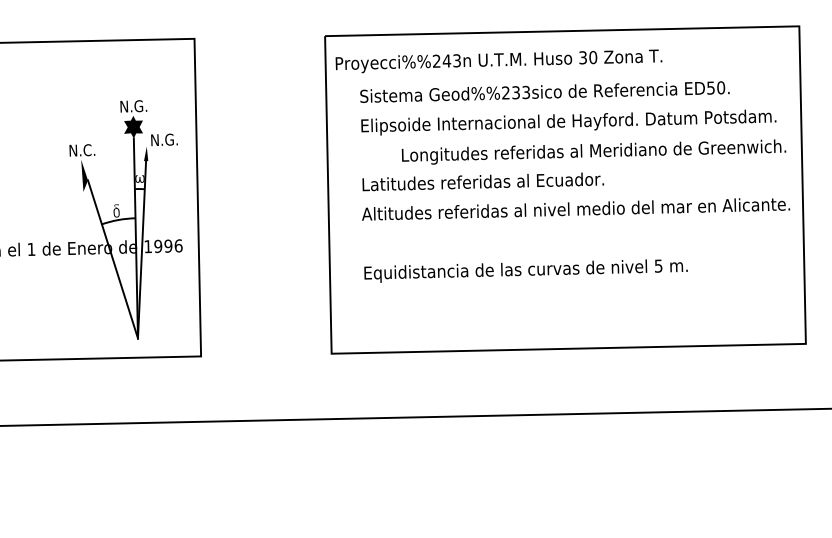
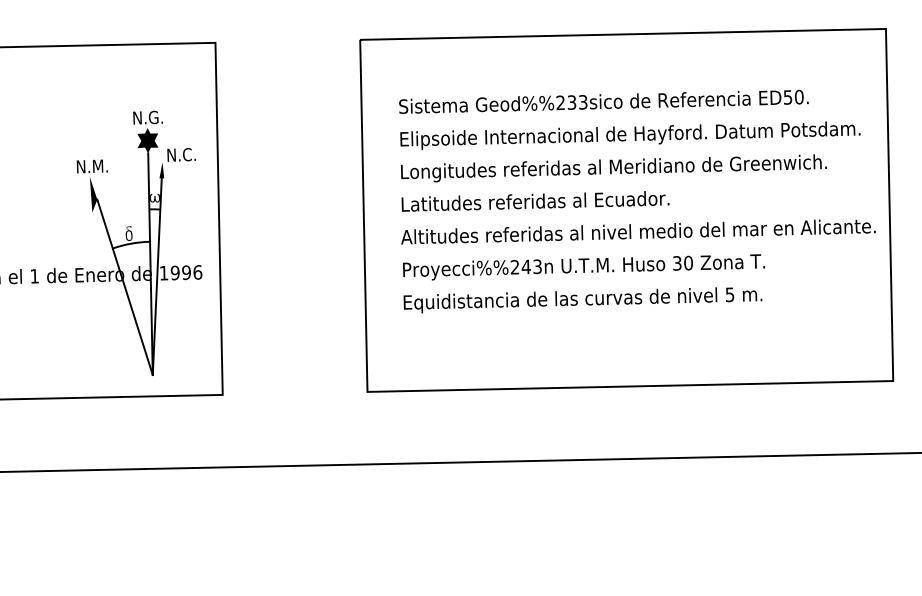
text: (498, 61) -> (583, 267), moved
text: (173, 139) -> (192, 154), N.G. -> N.C.
text: (90, 150) -> (100, 166), N.C. -> N.M.
text: (593, 151) -> (613, 167), moved

